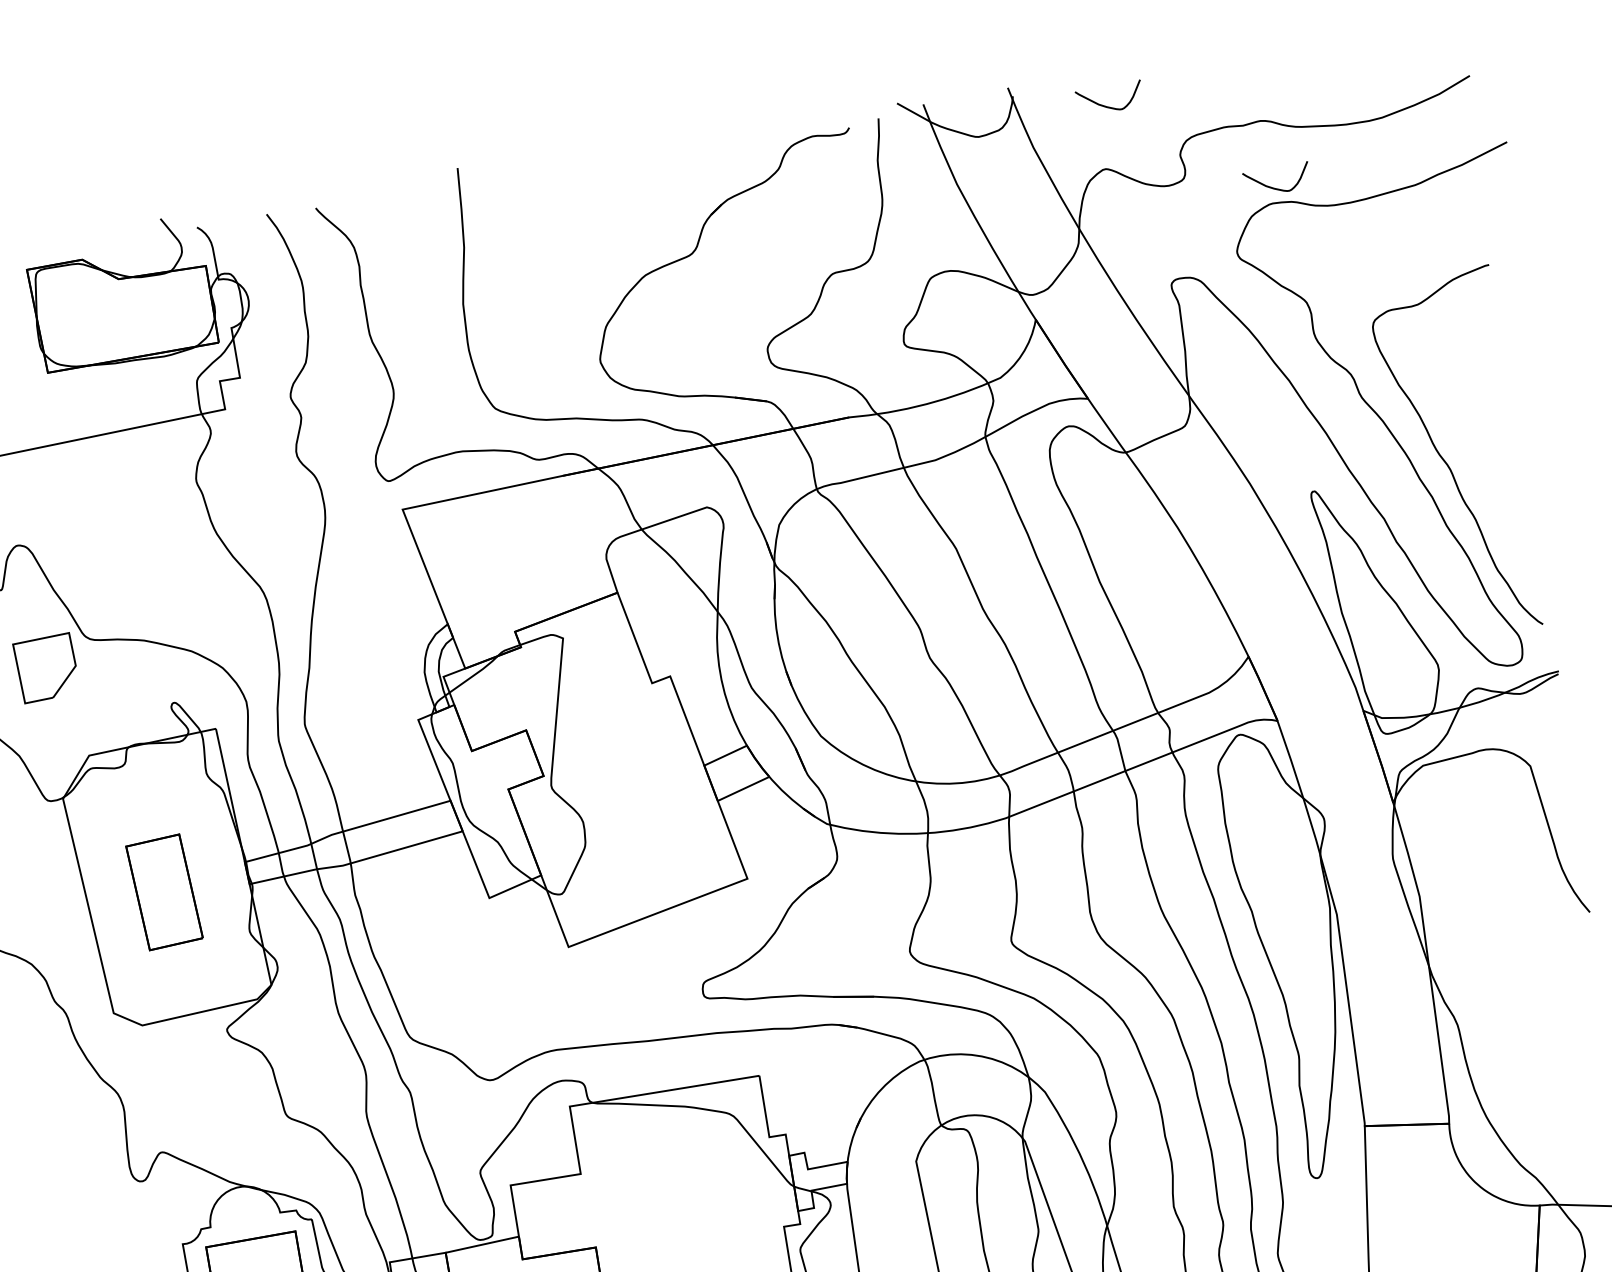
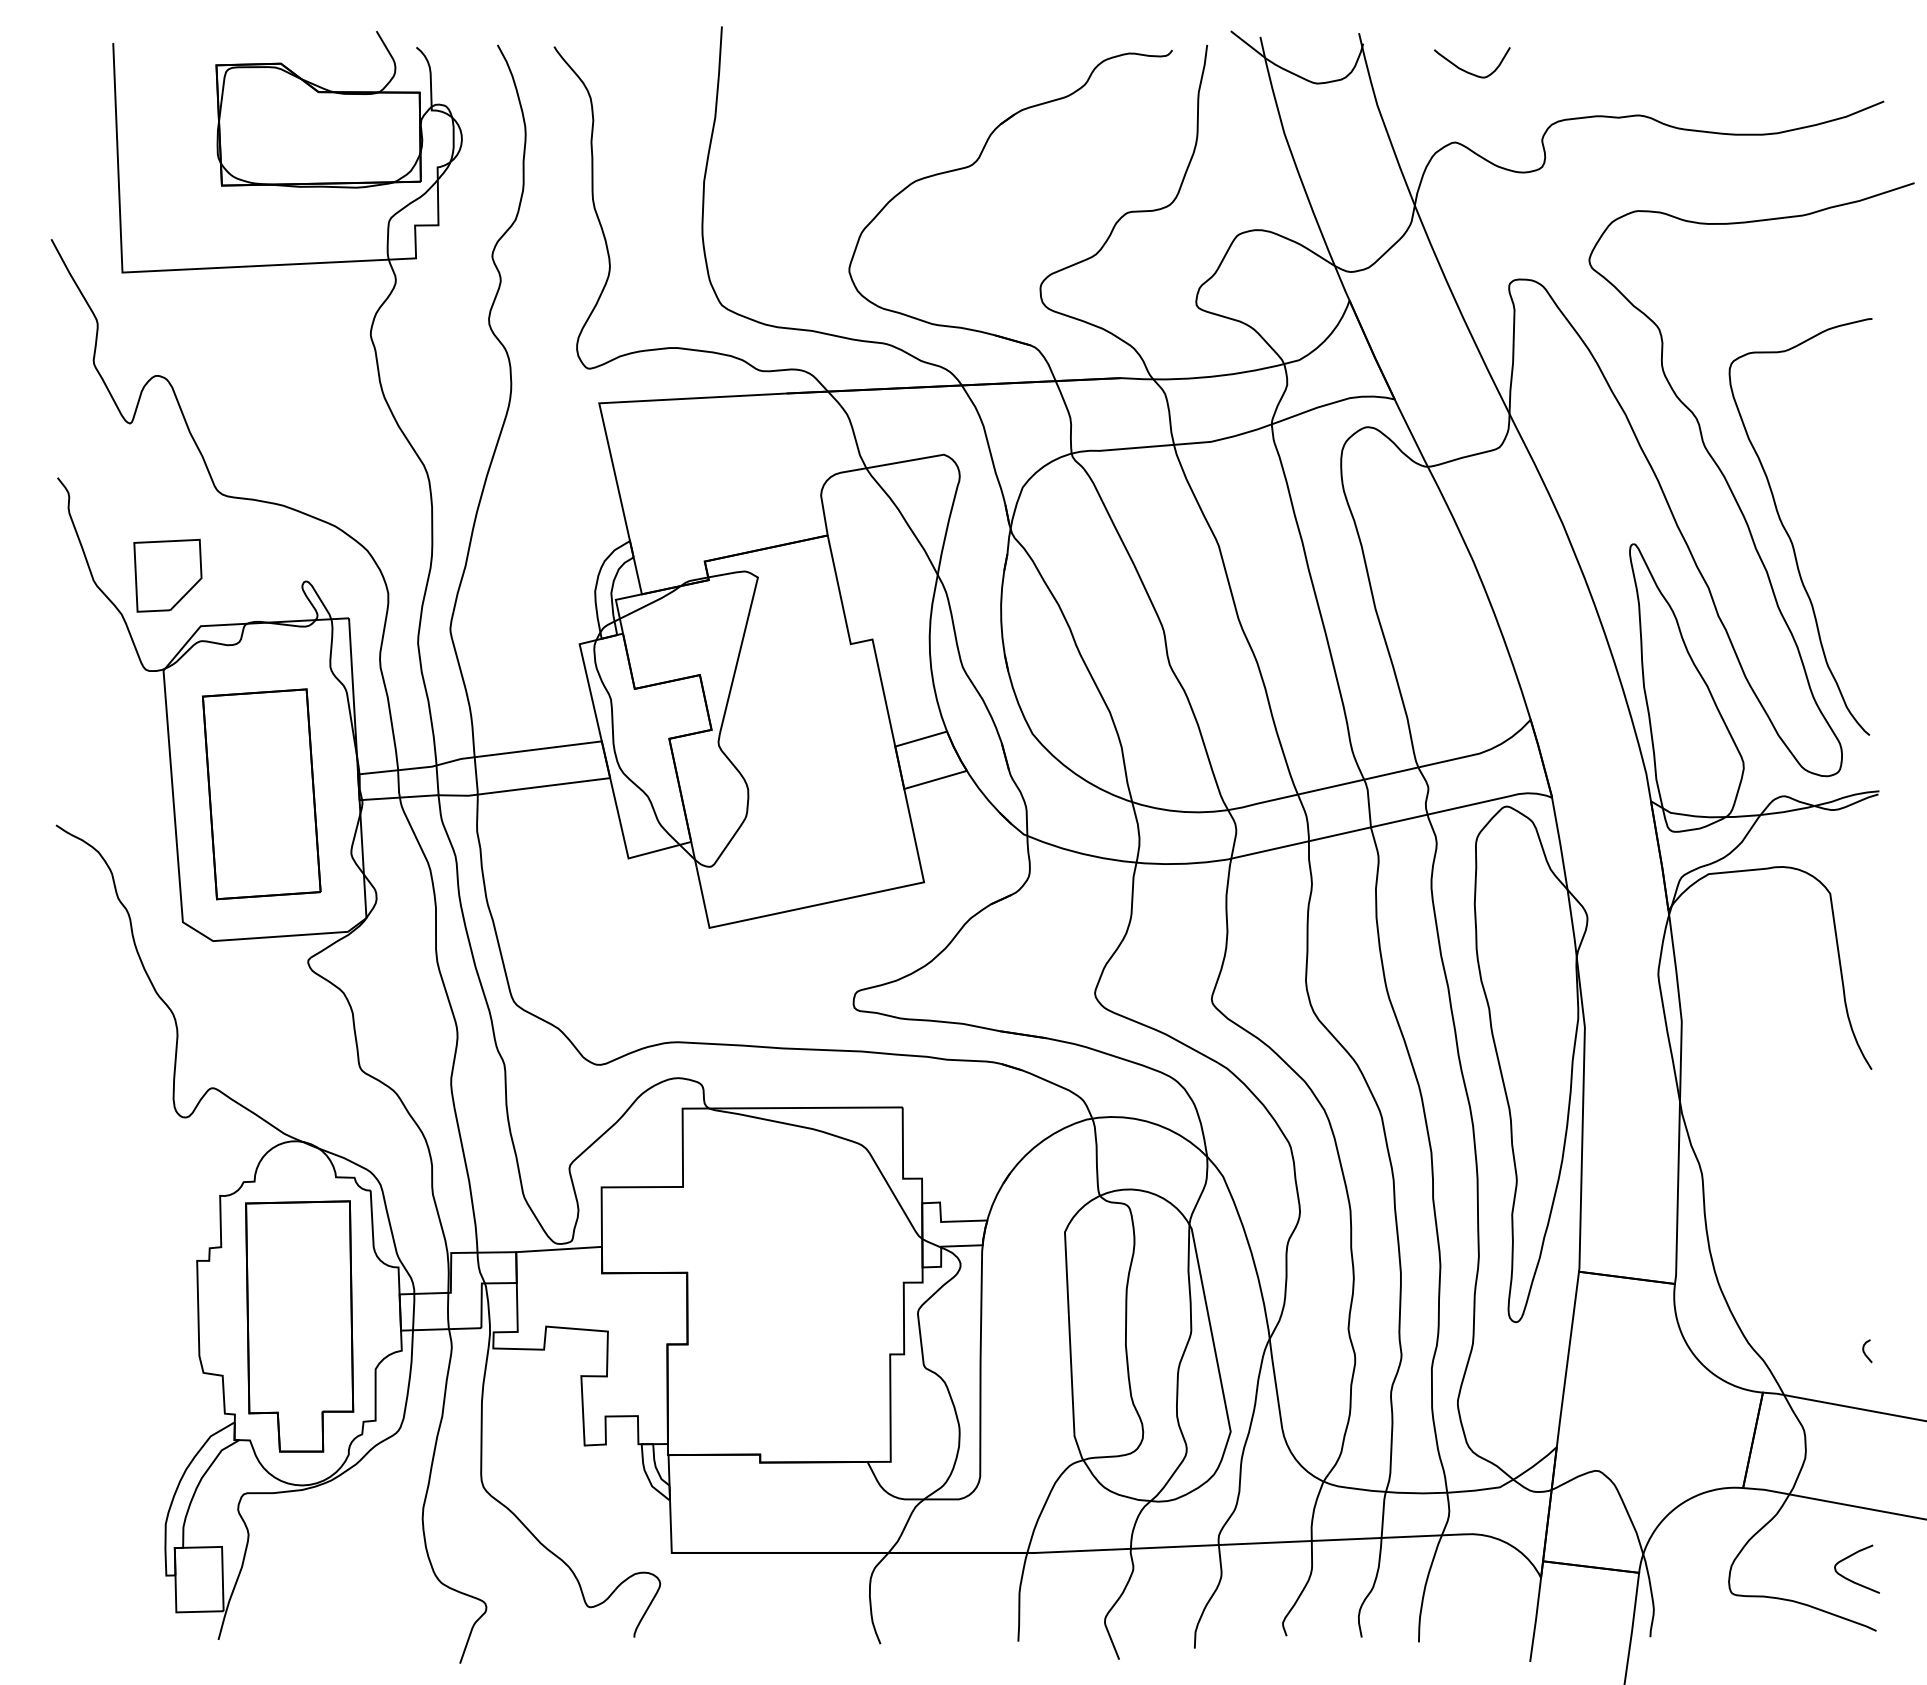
curve: (1274, 187) -> (1643, 193), removed
part: (46, 668) -> (167, 575), moved
part: (164, 892) -> (261, 794), size x1.67

